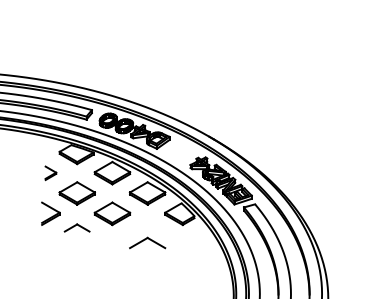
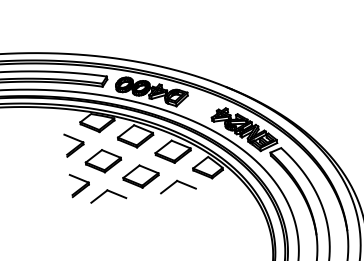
part: (50, 173) -> (74, 144), size x1.67
part: (76, 227) -> (107, 194), size x1.43
part: (147, 242) -> (177, 185), moved

